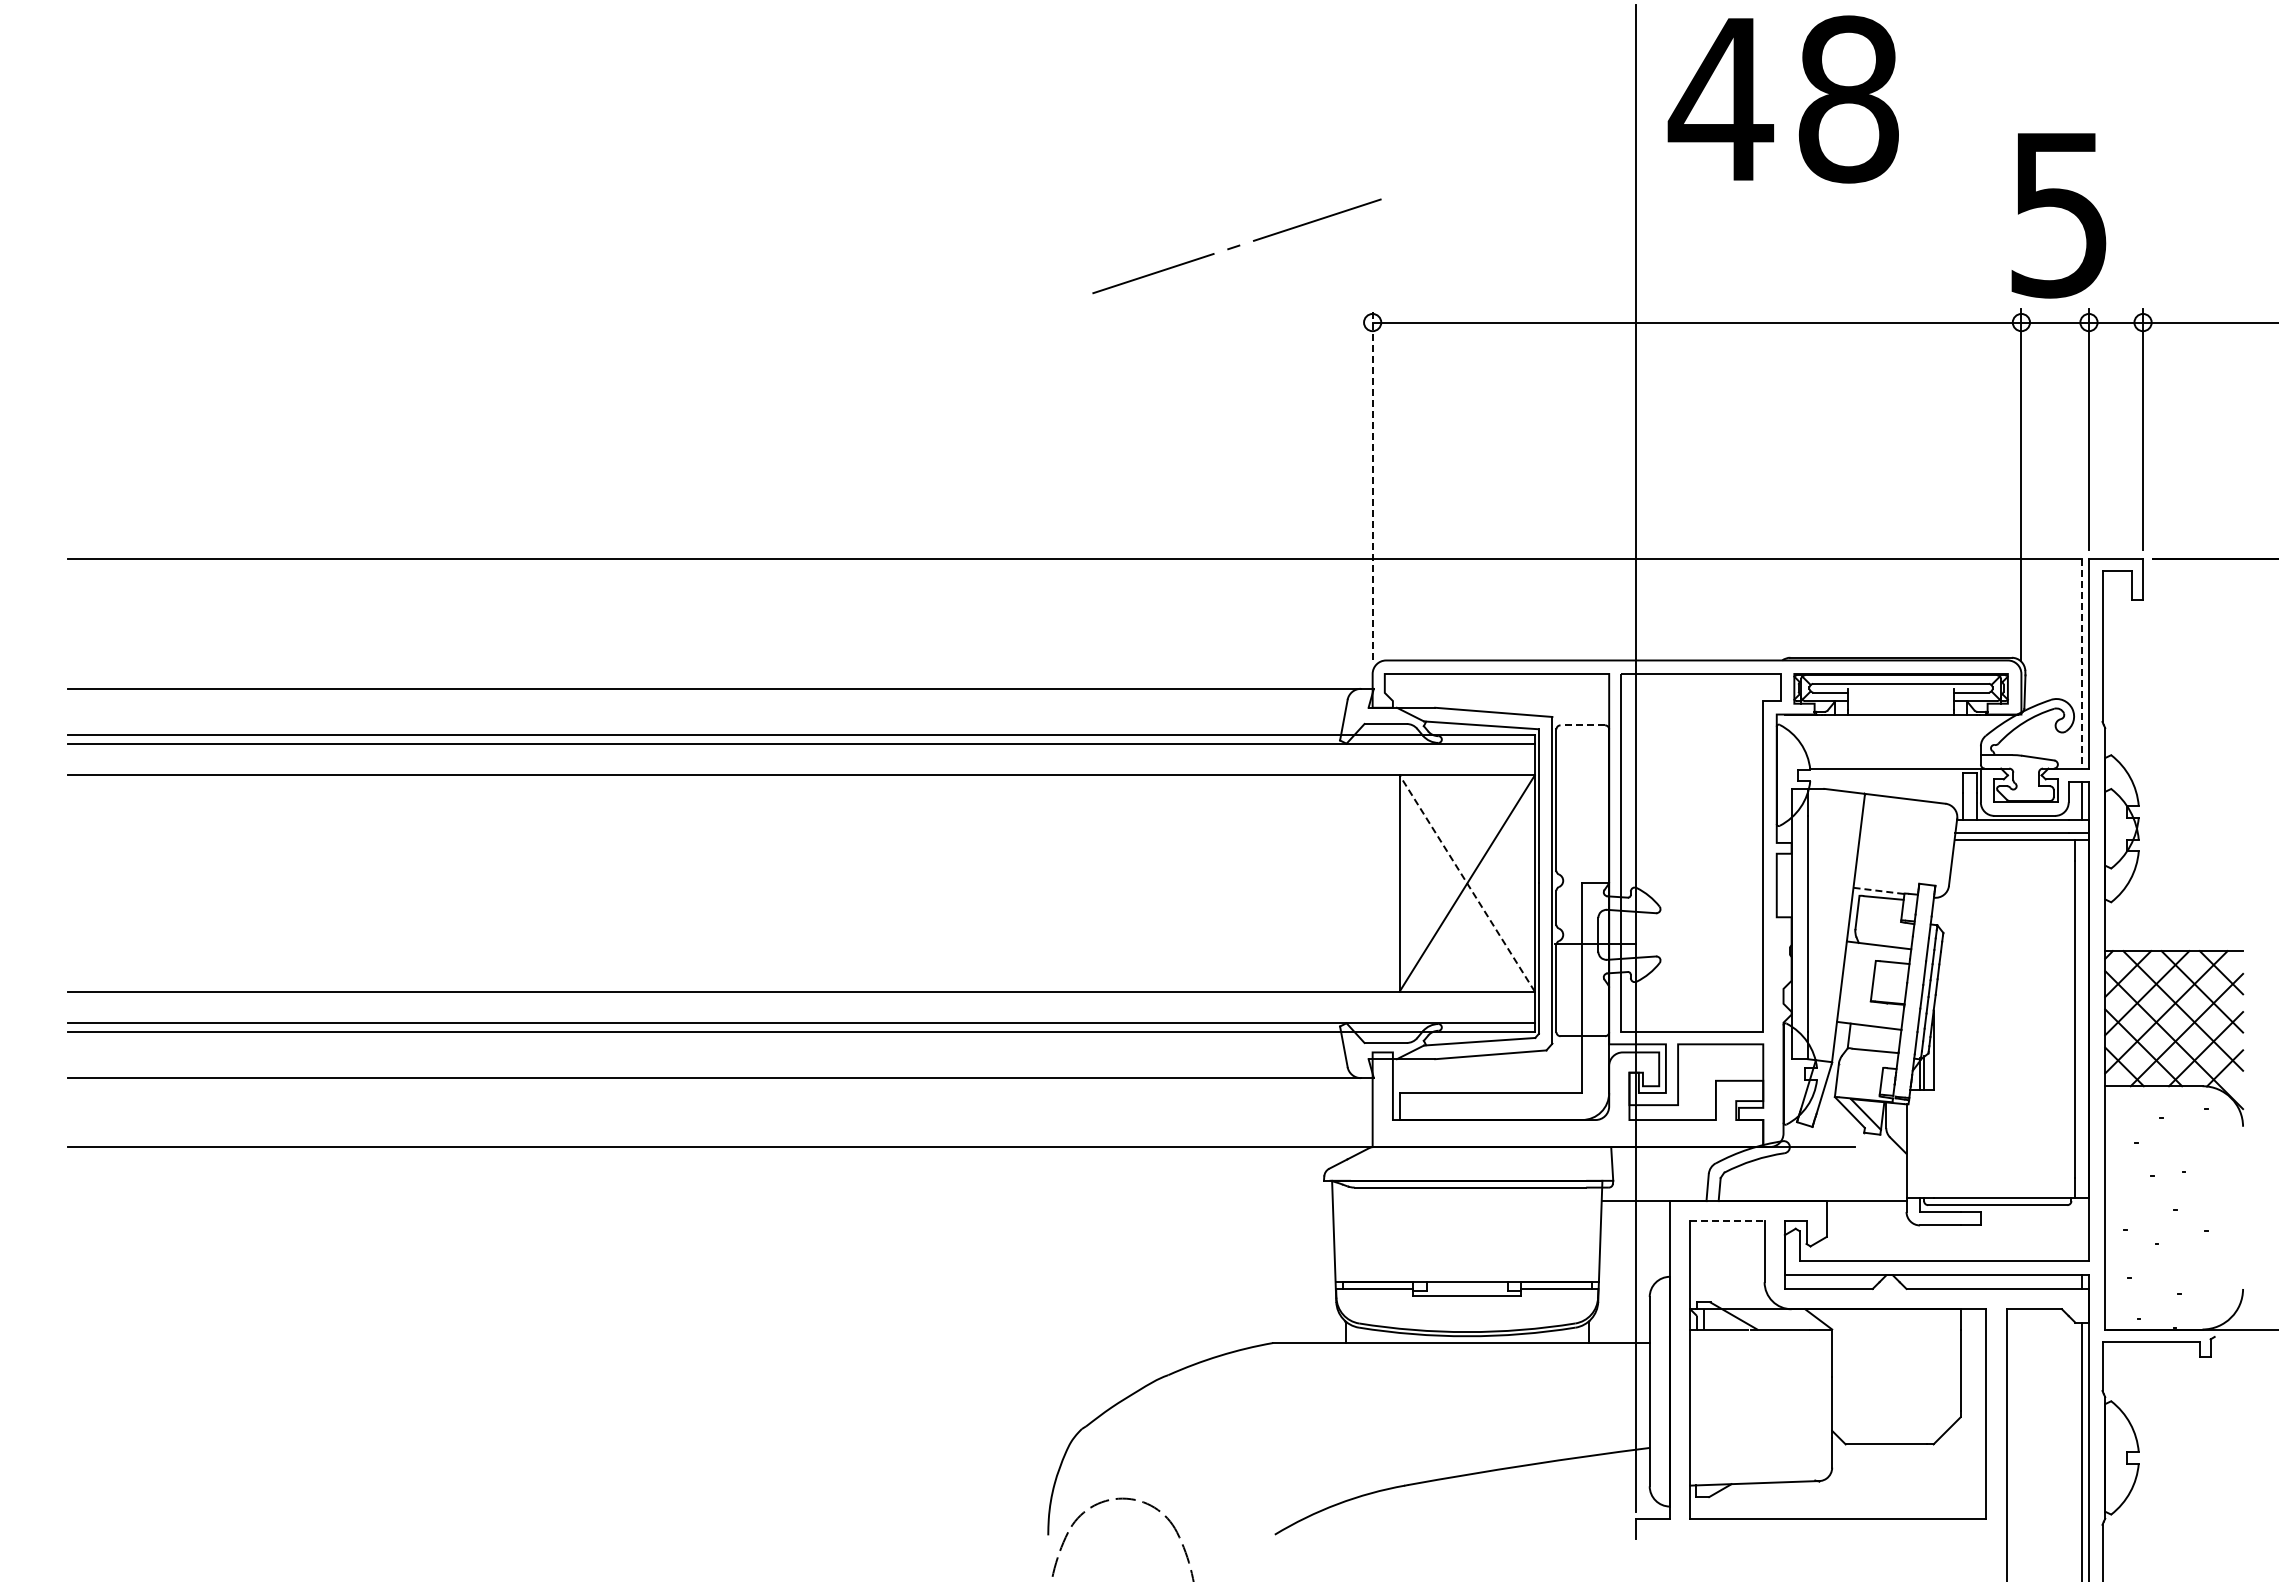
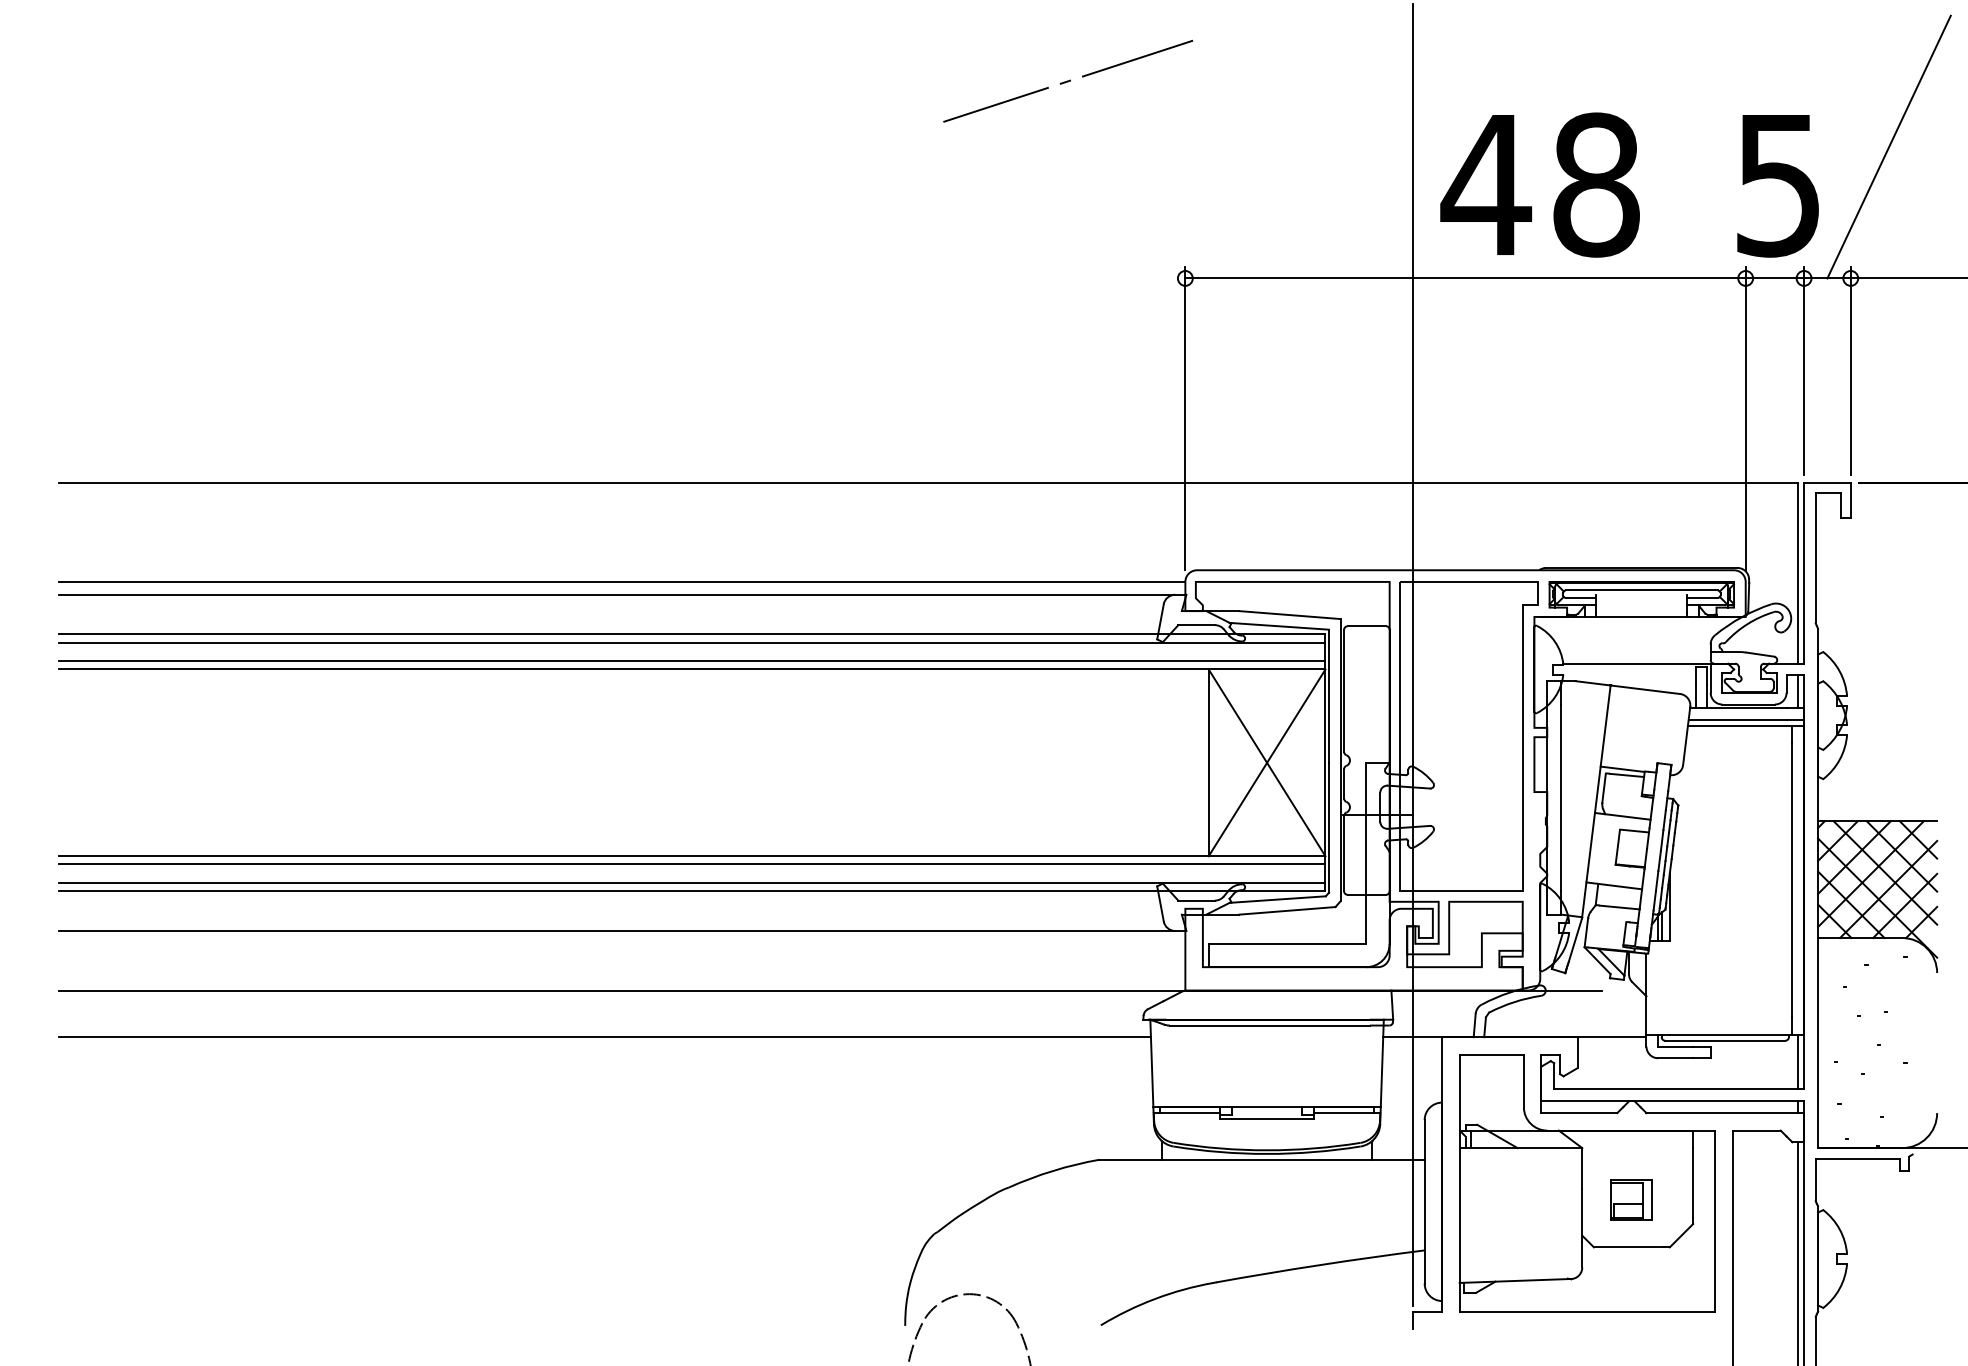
text: (1782, 99) -> (1539, 185), moved
line: (2187, 170) -> (1889, 147), added
line: (1236, 246) -> (1067, 81), moved
line: (1372, 484) -> (1185, 418), dashed -> solid
line: (2082, 663) -> (1798, 572), dashed -> solid
line: (720, 674) -> (622, 582), added
line: (1582, 725) -> (1366, 626), dashed -> solid
line: (801, 765) -> (692, 660), added
line: (1467, 883) -> (1267, 762), dashed -> solid
line: (1879, 890) -> (1623, 768), dashed -> solid
line: (801, 1001) -> (692, 864), added
line: (700, 1201) -> (604, 1037), added
line: (1727, 1221) -> (1491, 1054), dashed -> solid
line: (2082, 1229) -> (1798, 1061), added
part: (1889, 1389) -> (1631, 1199), added

